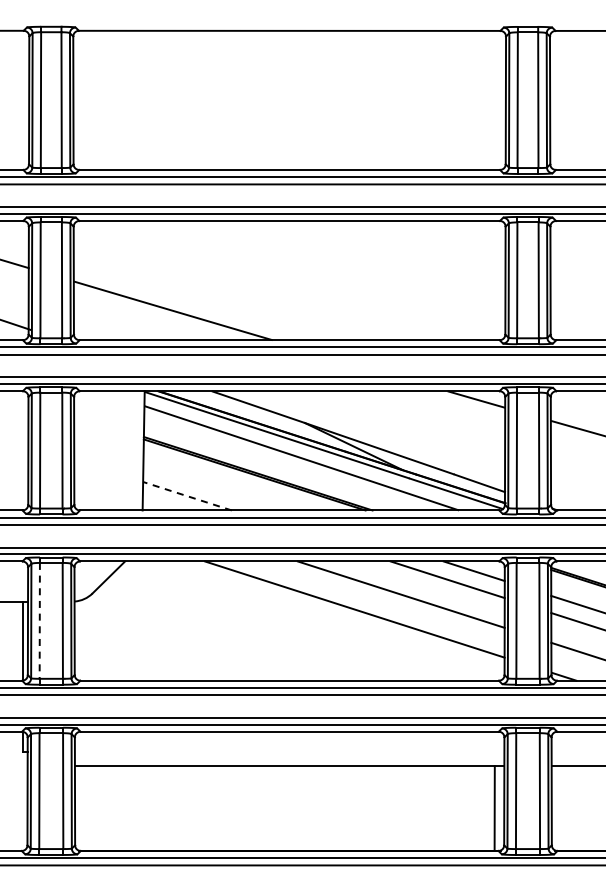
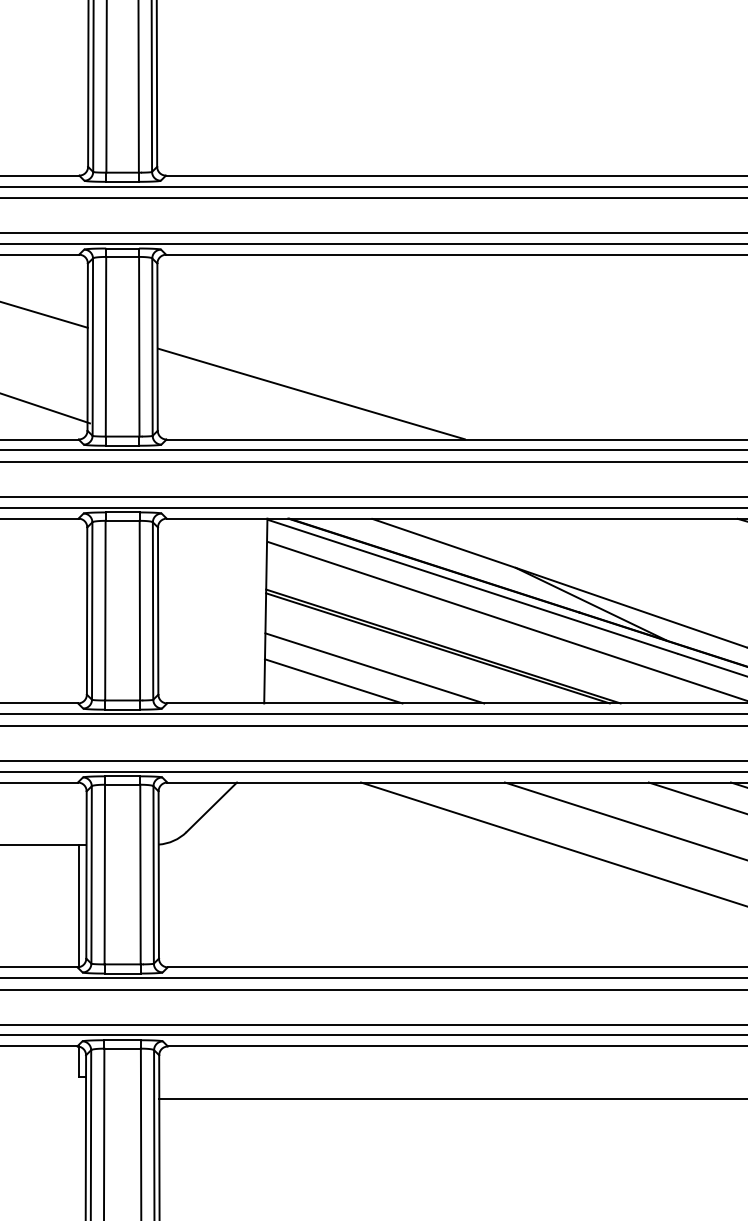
line: (213, 487) -> (374, 667), added
line: (187, 496) -> (333, 681), dashed -> solid
line: (39, 620) -> (104, 874), dashed -> solid

